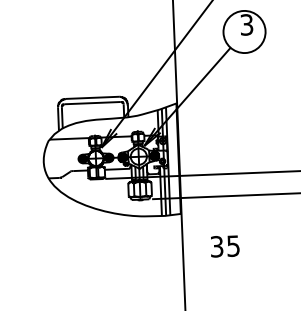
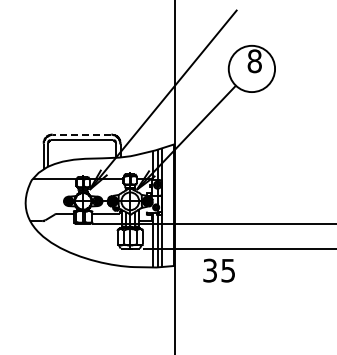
text: (246, 25) -> (254, 61), 3 -> 8
line: (92, 97) -> (81, 134), solid -> dashed
text: (224, 246) -> (218, 270), moved

